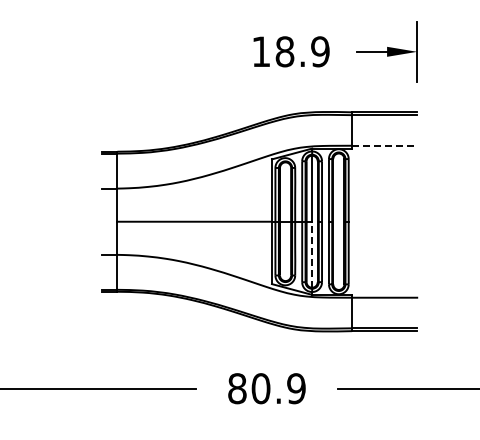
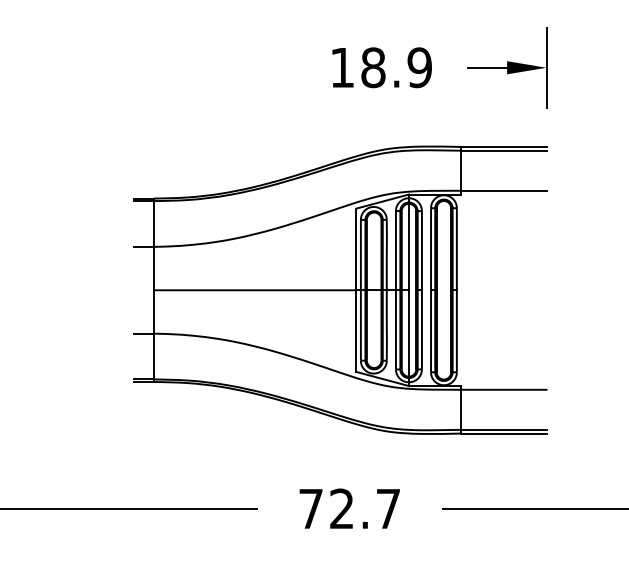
line: (384, 145) -> (503, 190), dashed -> solid
line: (312, 254) -> (409, 333), dashed -> solid
text: (266, 388) -> (349, 508), 80.9 -> 72.7

